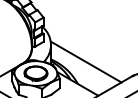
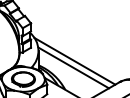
line: (86, 54) -> (73, 60), added

